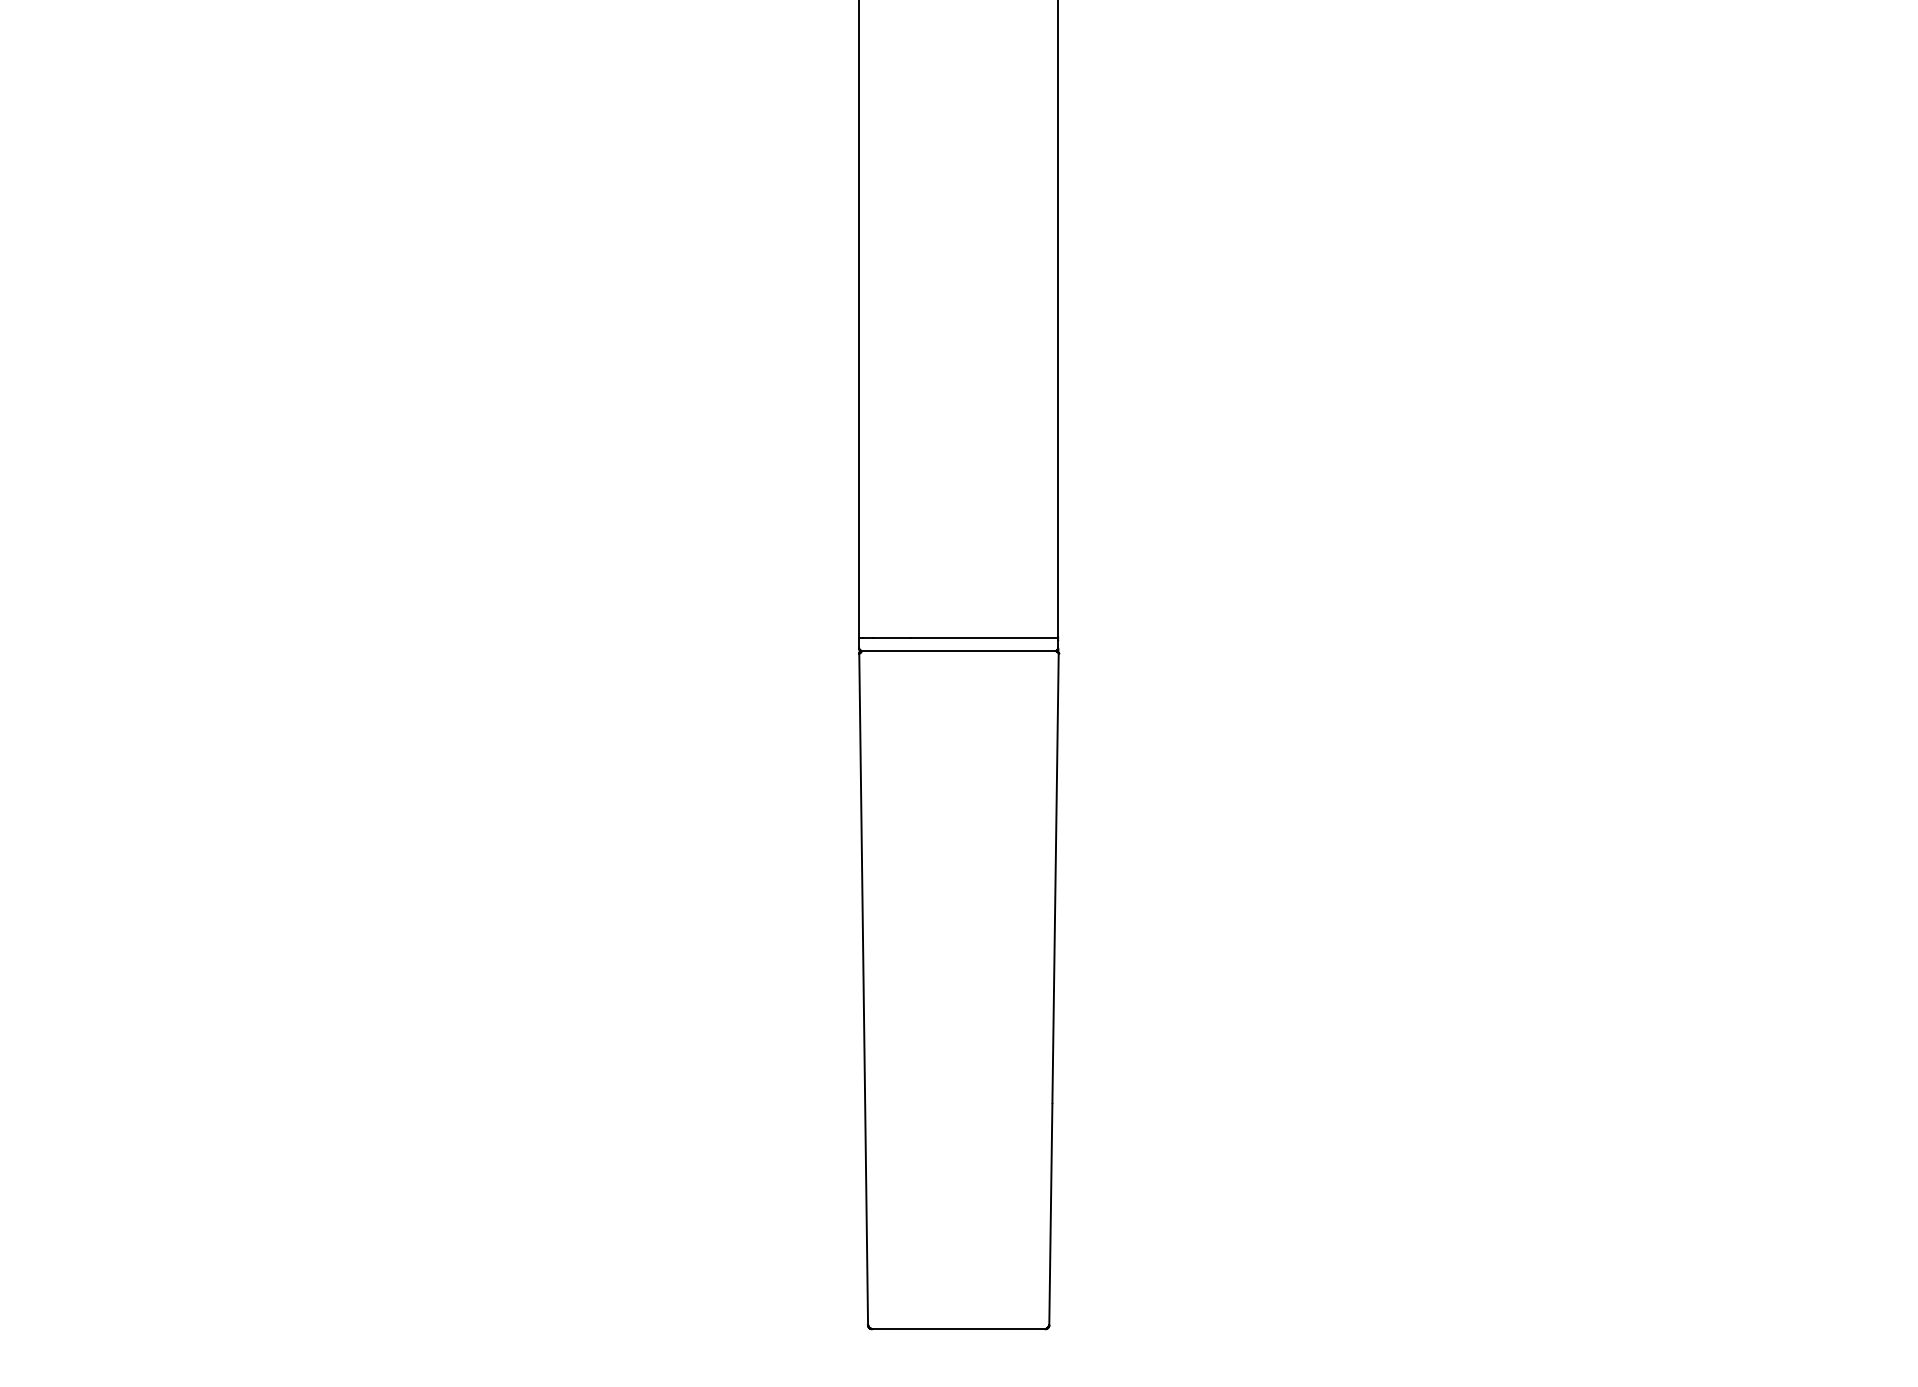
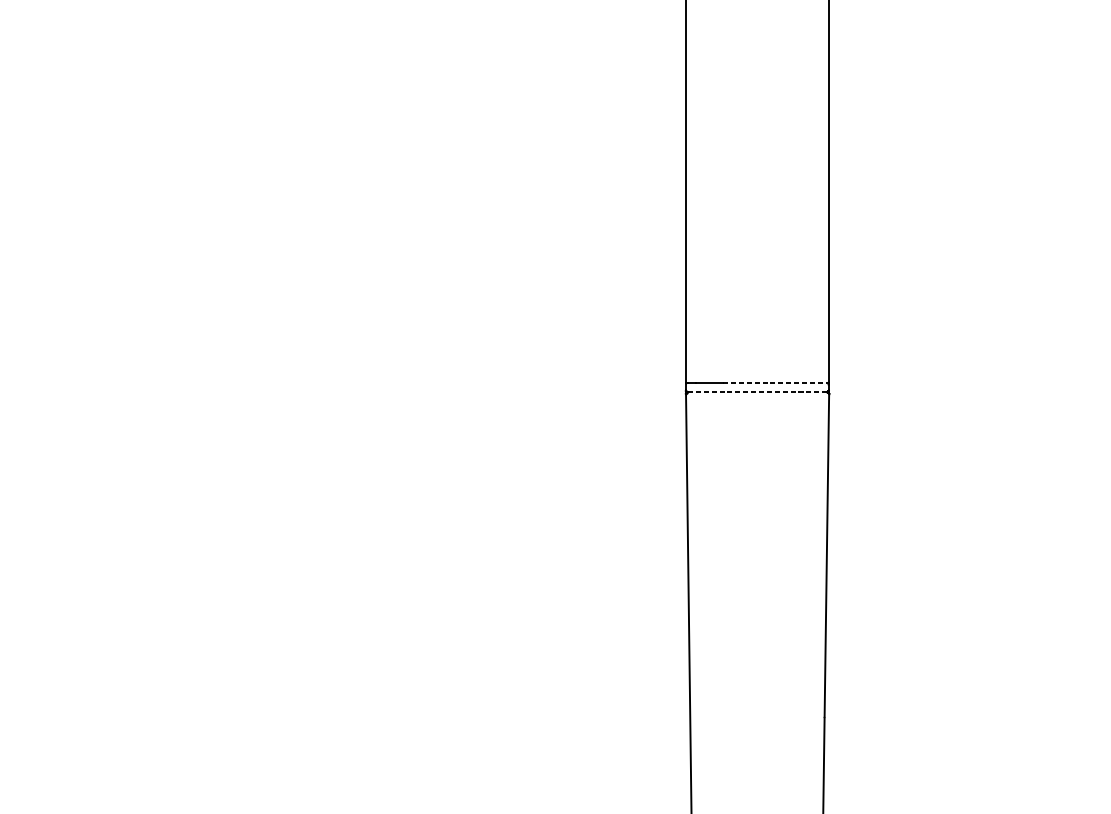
line: (984, 637) -> (775, 382), solid -> dashed
line: (958, 651) -> (757, 392), solid -> dashed

